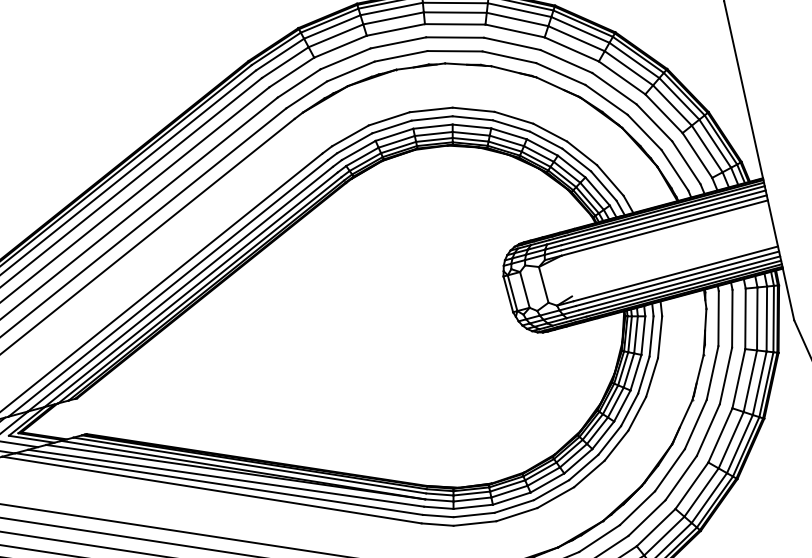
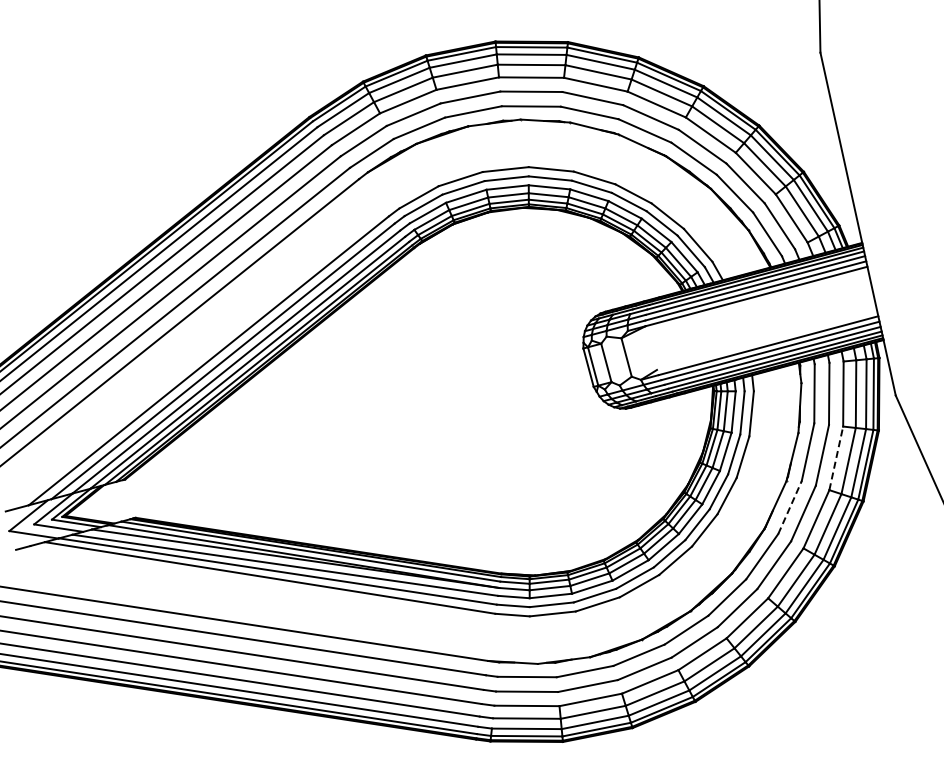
line: (739, 378) -> (836, 458), solid -> dashed
line: (696, 424) -> (790, 507), solid -> dashed

